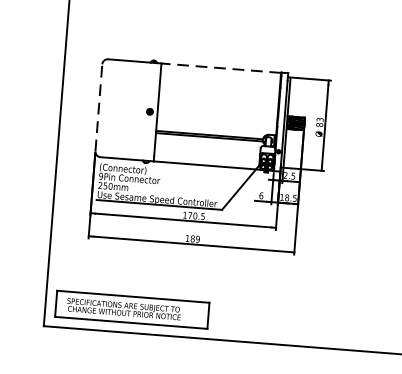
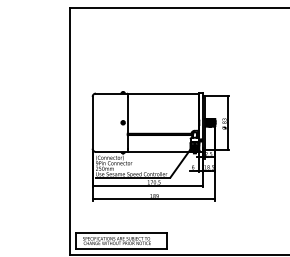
line: (221, 68) -> (163, 93), dashed -> solid
line: (98, 107) -> (92, 122), dashed -> solid

